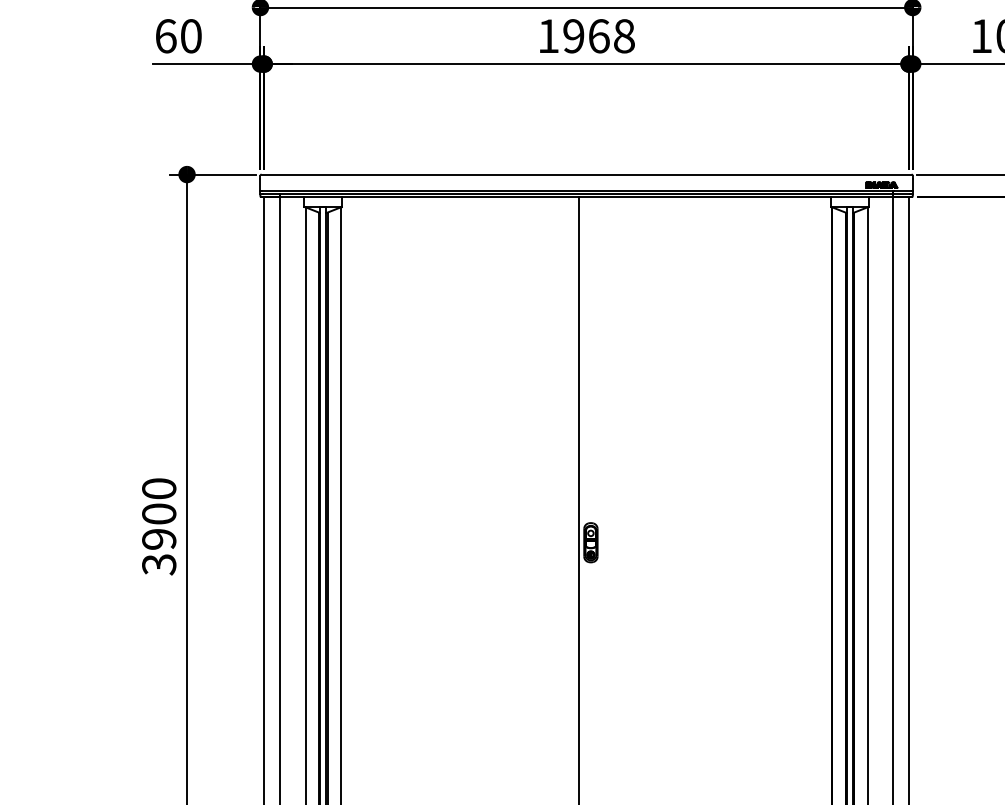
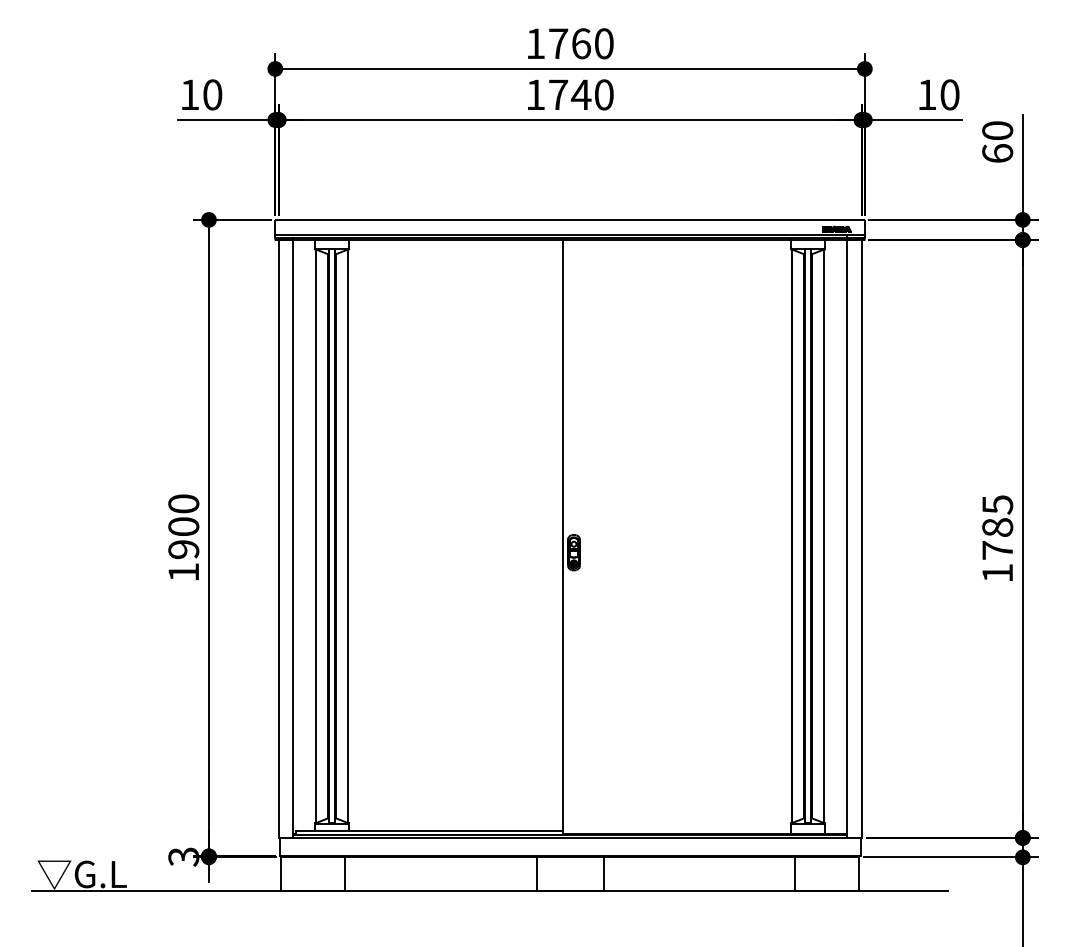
text: (166, 35) -> (190, 94), 60 -> 10
text: (599, 35) -> (581, 94), 1968 -> 1740
text: (158, 564) -> (183, 572), 3900 -> 1900

